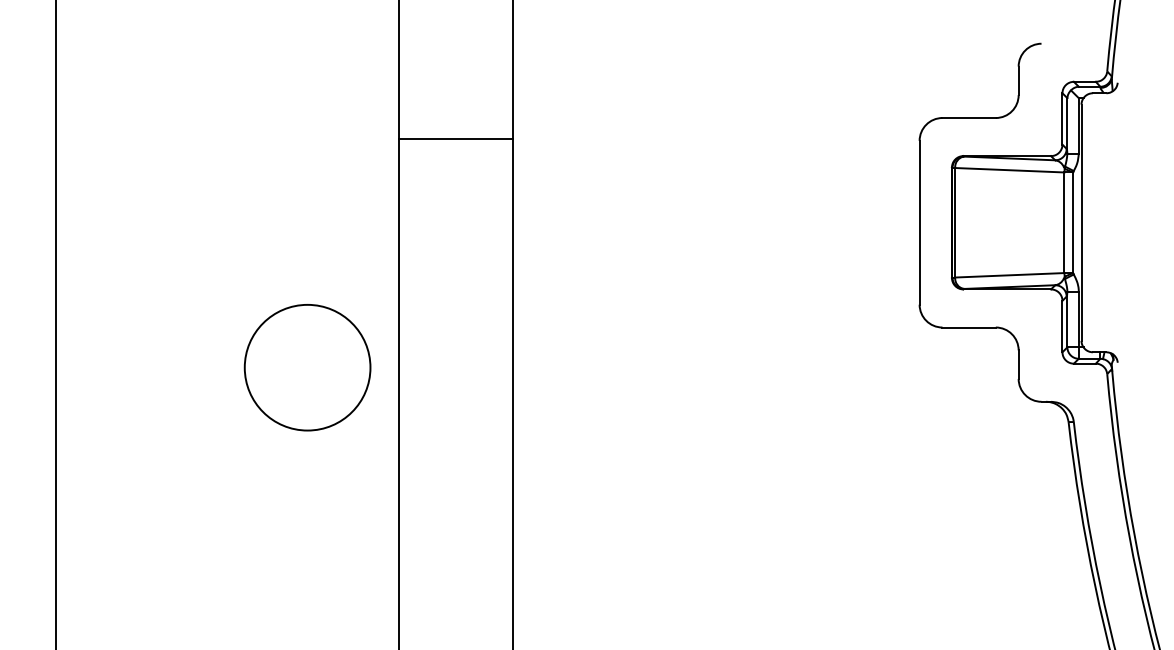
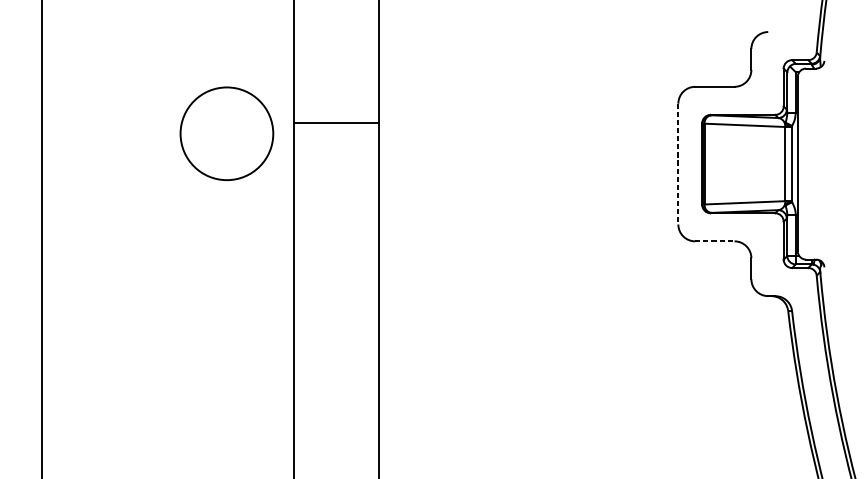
line: (456, 139) -> (336, 123), moved
line: (919, 222) -> (678, 163), solid -> dashed
line: (969, 327) -> (715, 241), solid -> dashed
circle: (307, 367) -> (226, 133), moved

